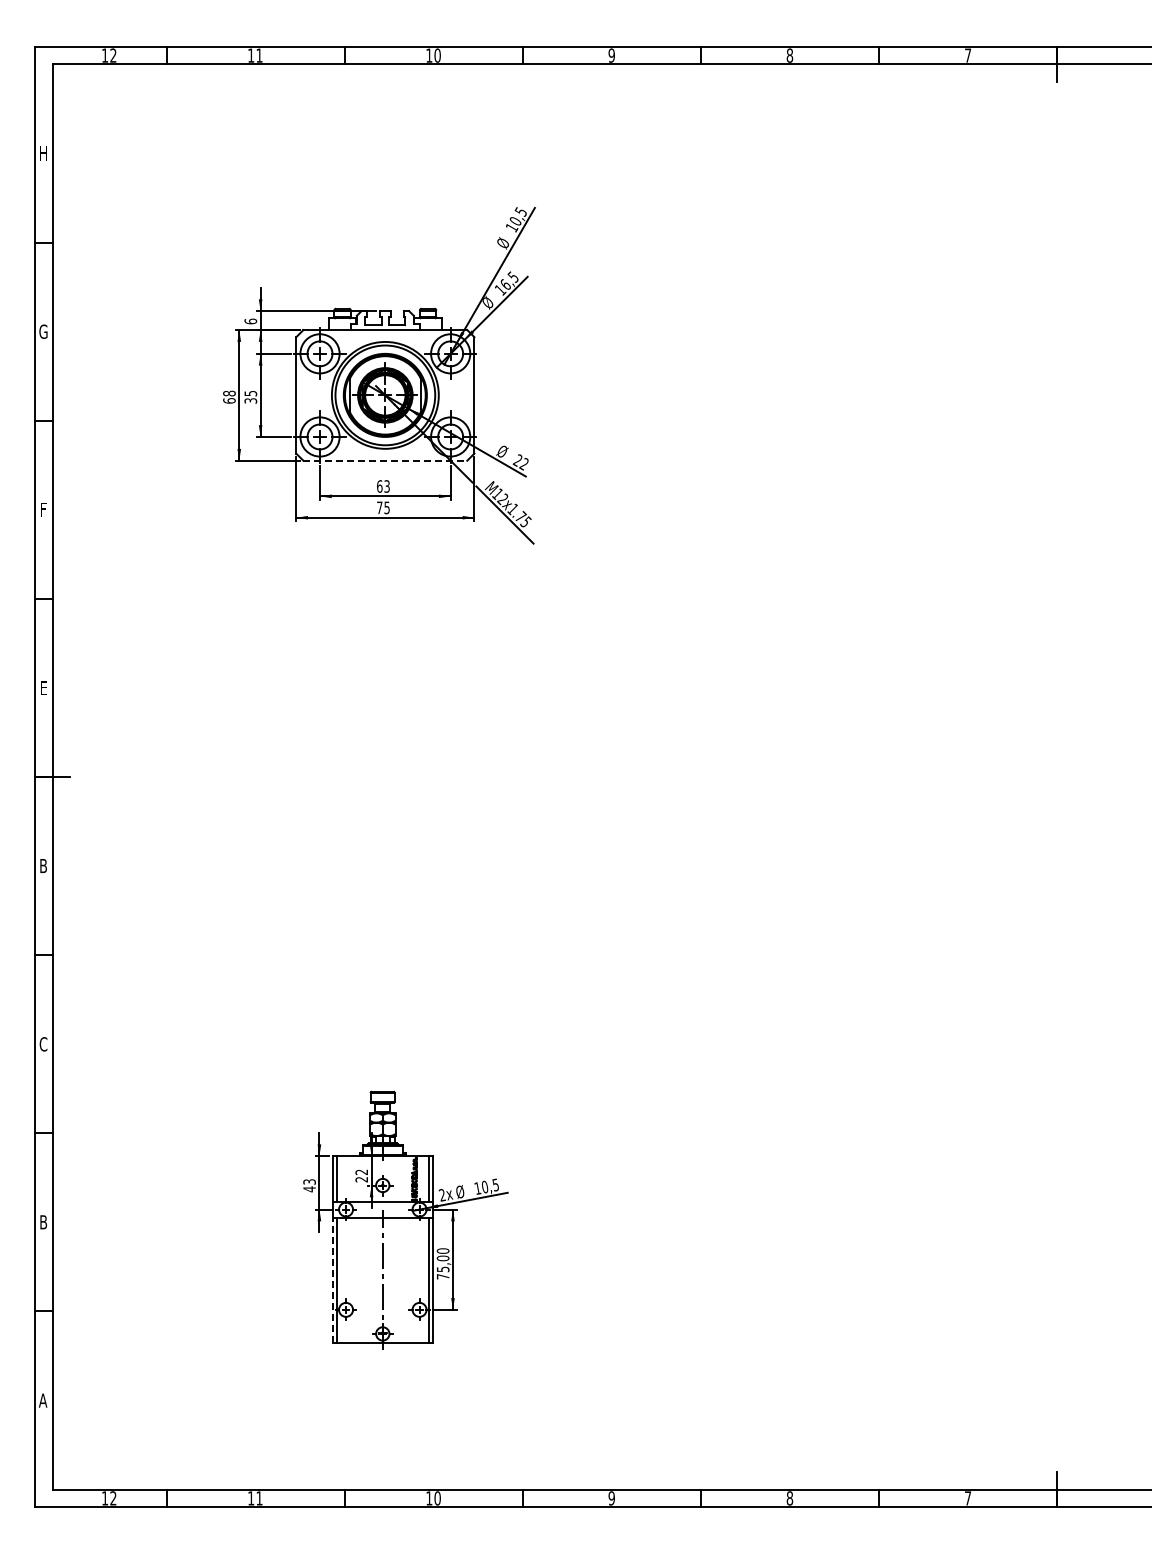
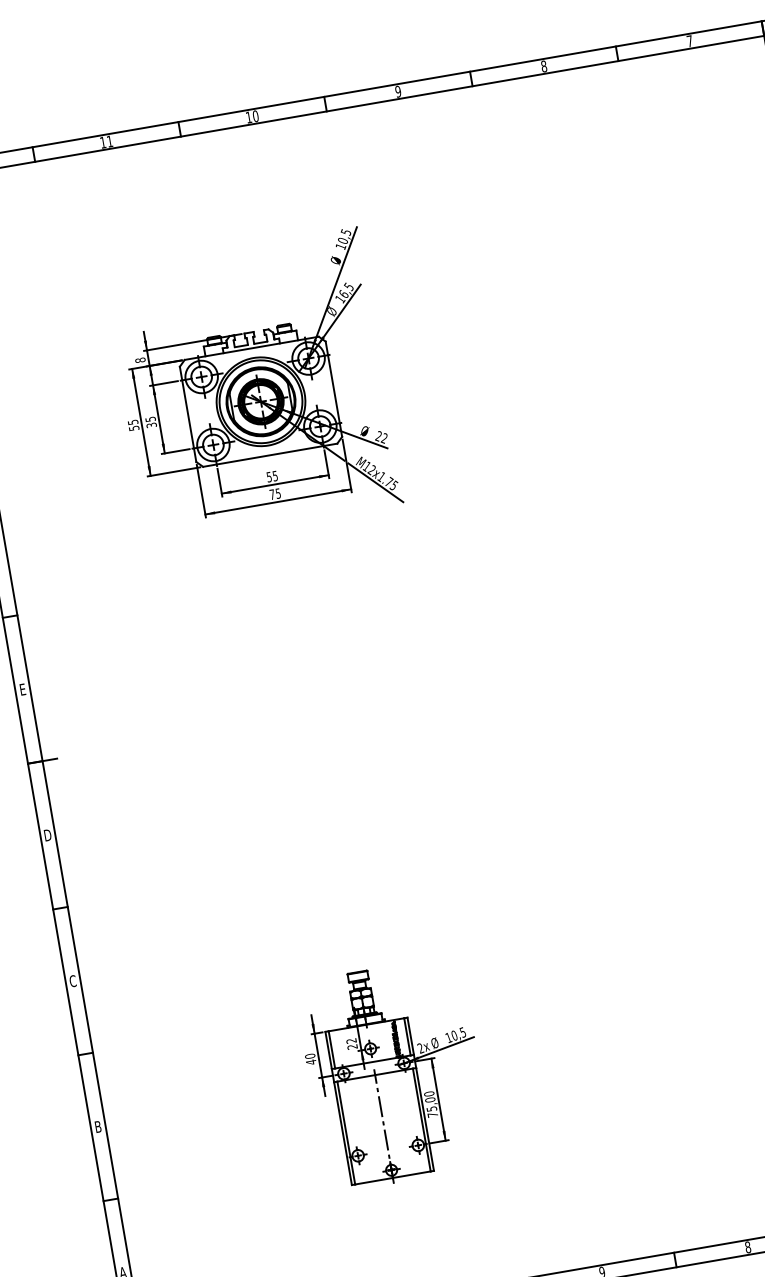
text: (250, 321) -> (140, 360), 6 -> 8
text: (229, 396) -> (133, 424), 68 -> 55
line: (385, 460) -> (270, 455), dashed -> solid
text: (383, 486) -> (272, 476), 63 -> 55
text: (43, 865) -> (47, 834), B -> D
text: (309, 1181) -> (310, 1055), 43 -> 40
line: (332, 1280) -> (342, 1133), dashed -> solid

